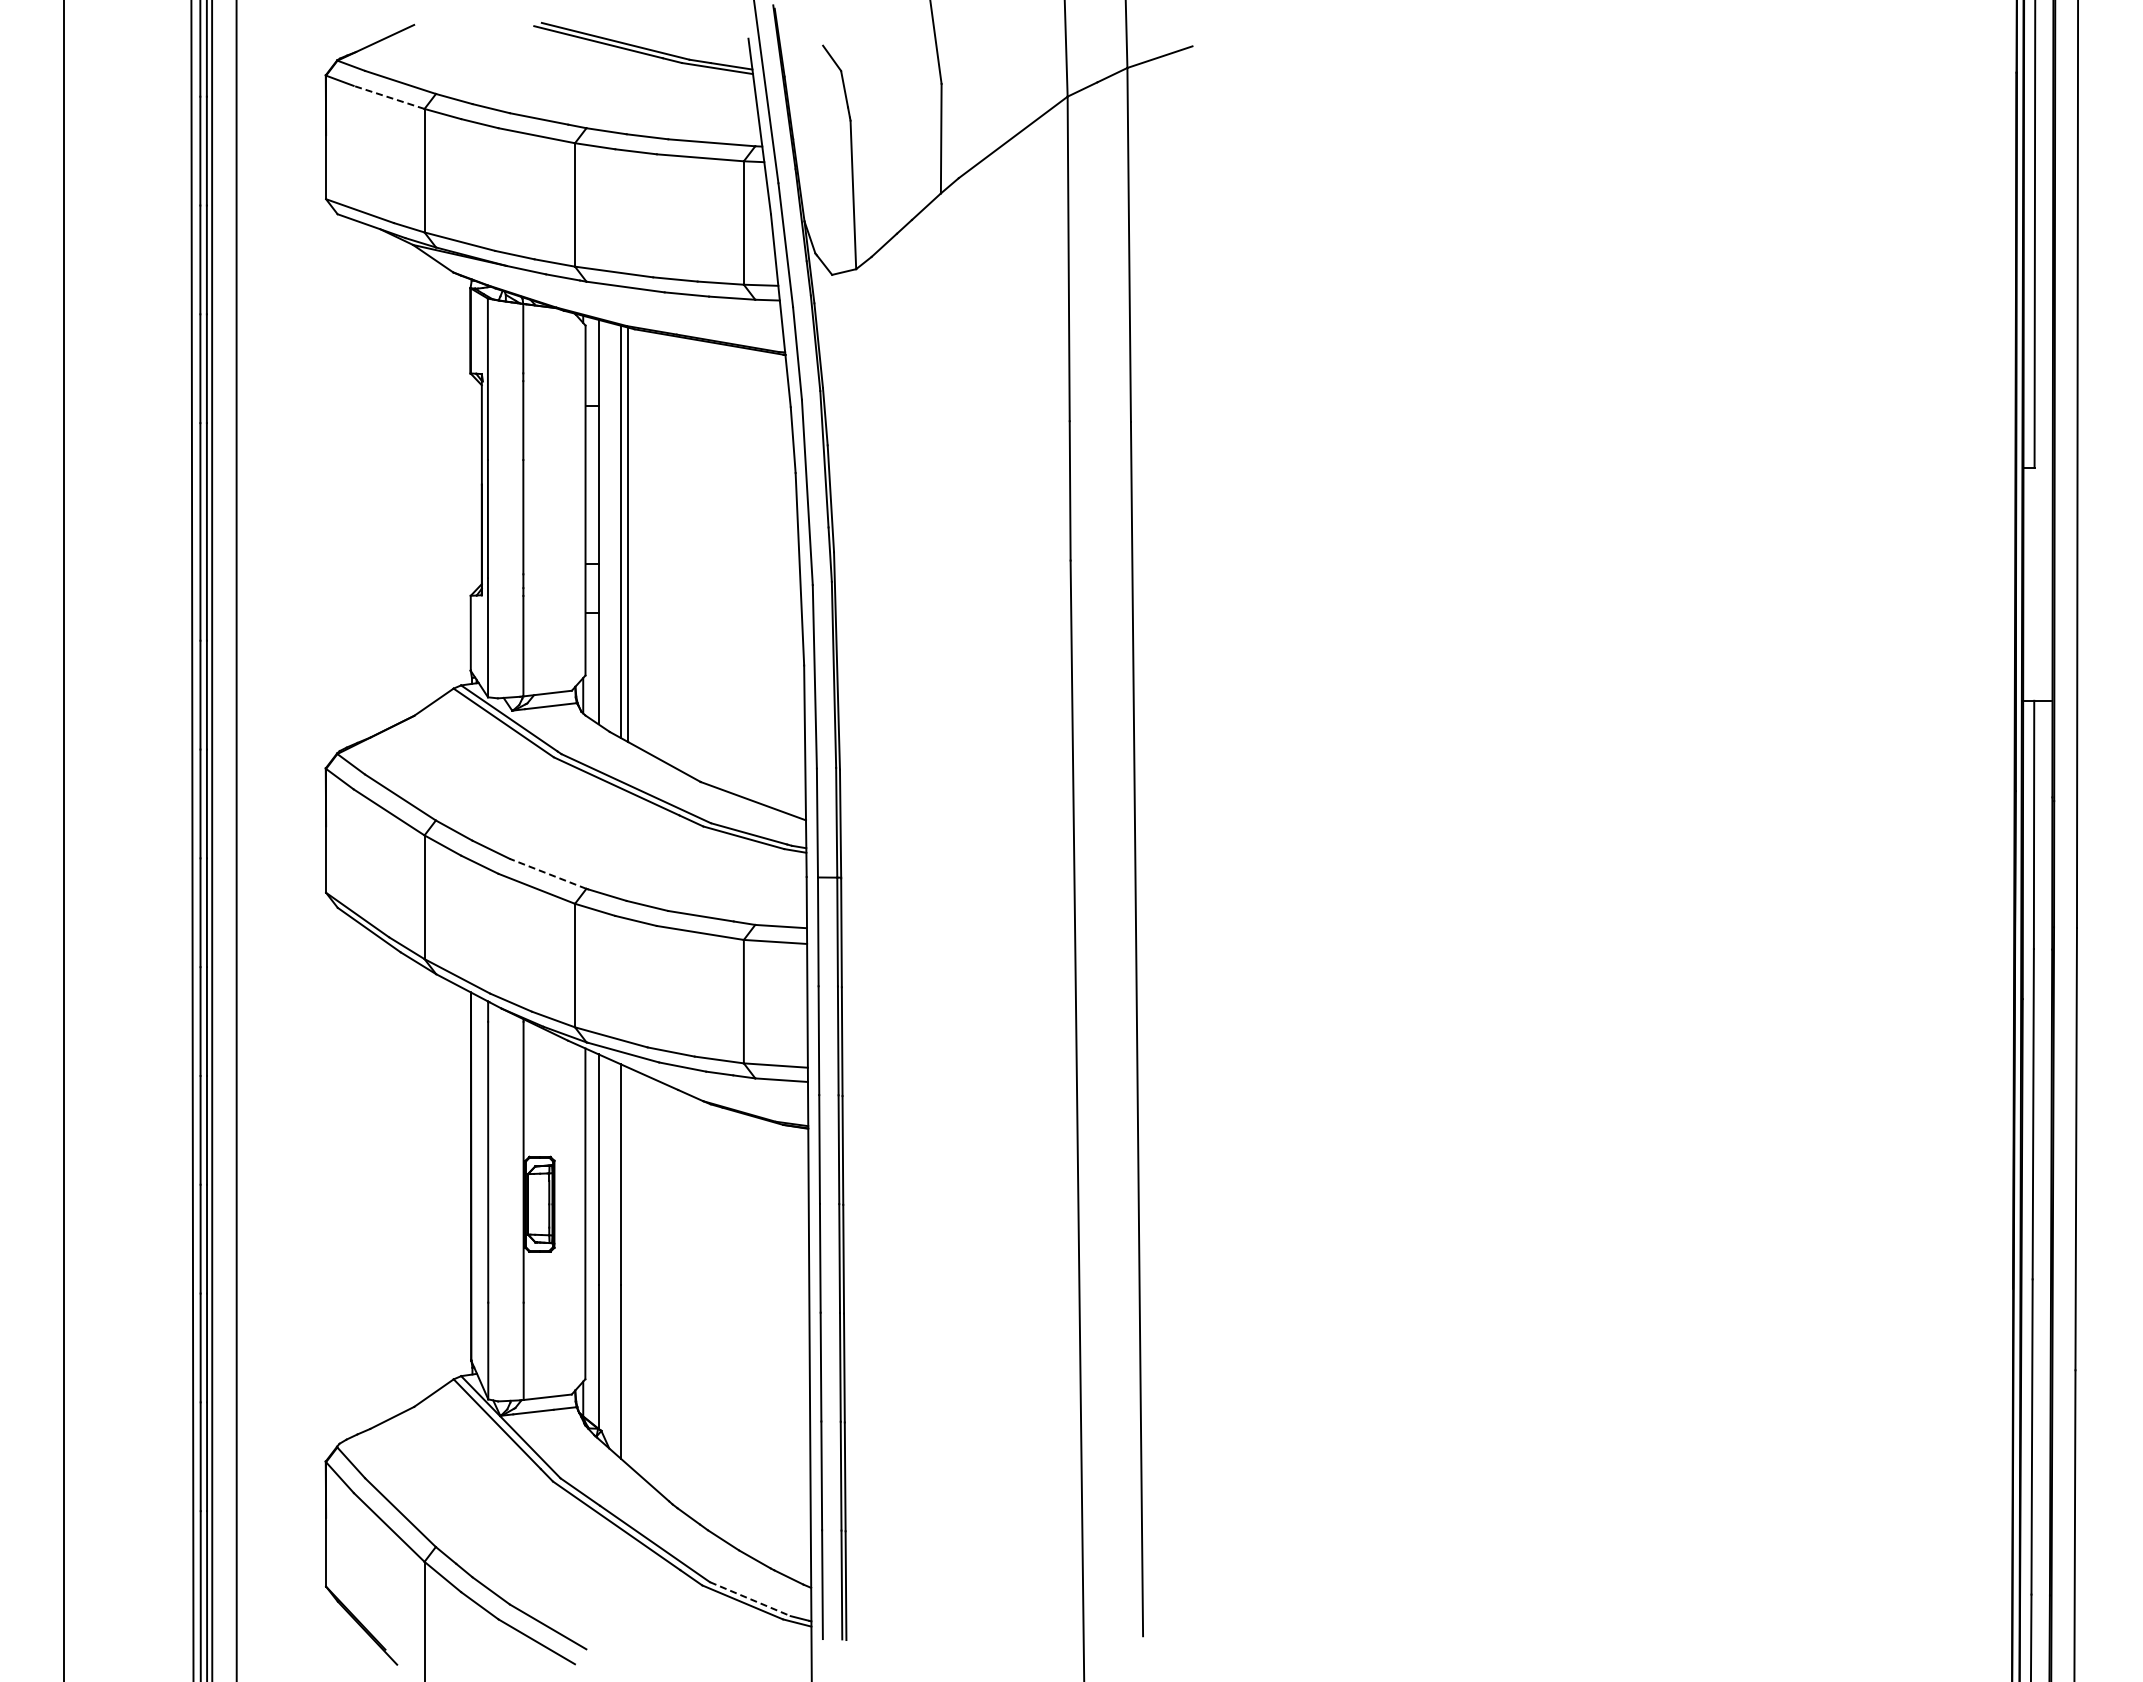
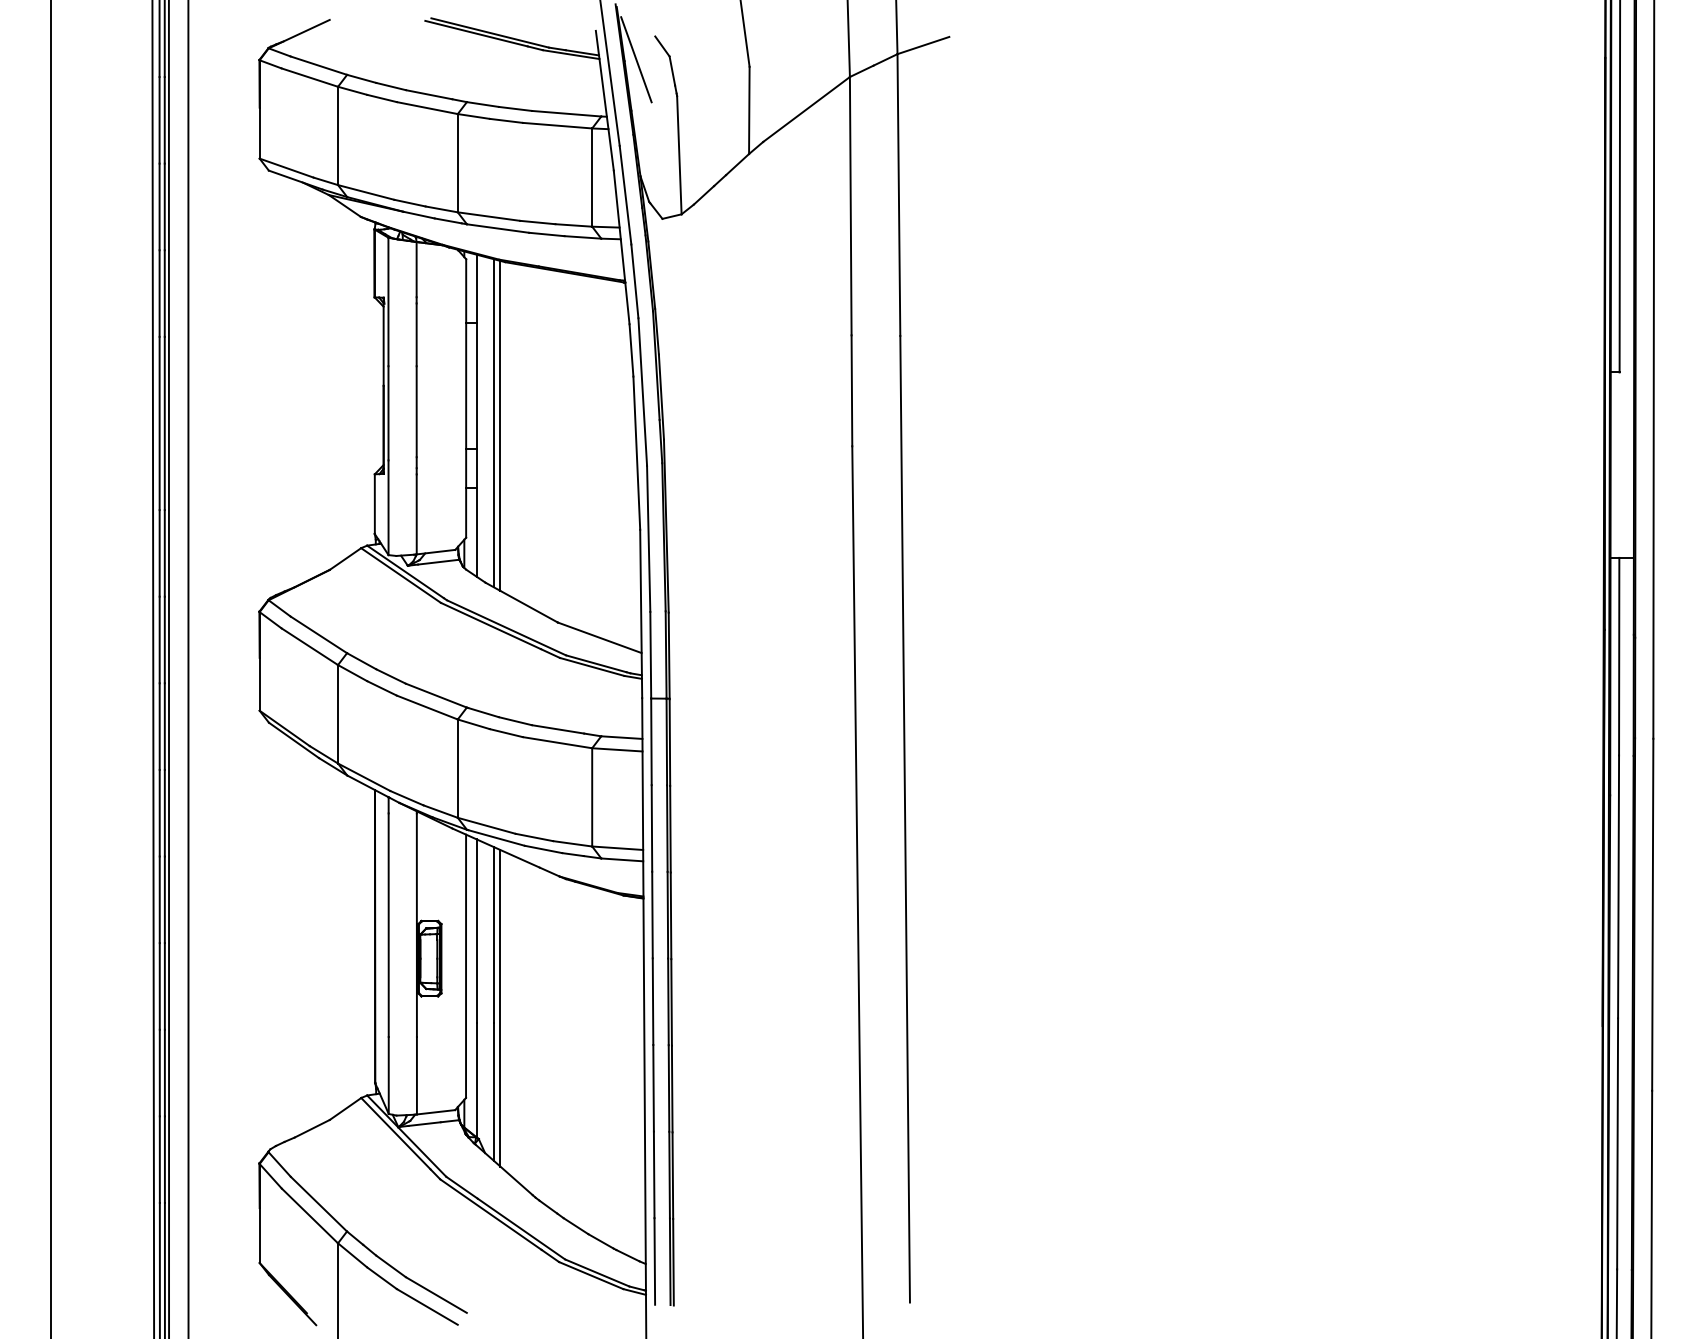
line: (799, 74) -> (636, 59), added
line: (388, 97) -> (309, 77), dashed -> solid
line: (547, 873) -> (435, 695), dashed -> solid
line: (628, 1266) -> (500, 1008), added
line: (750, 1599) -> (597, 1273), dashed -> solid

